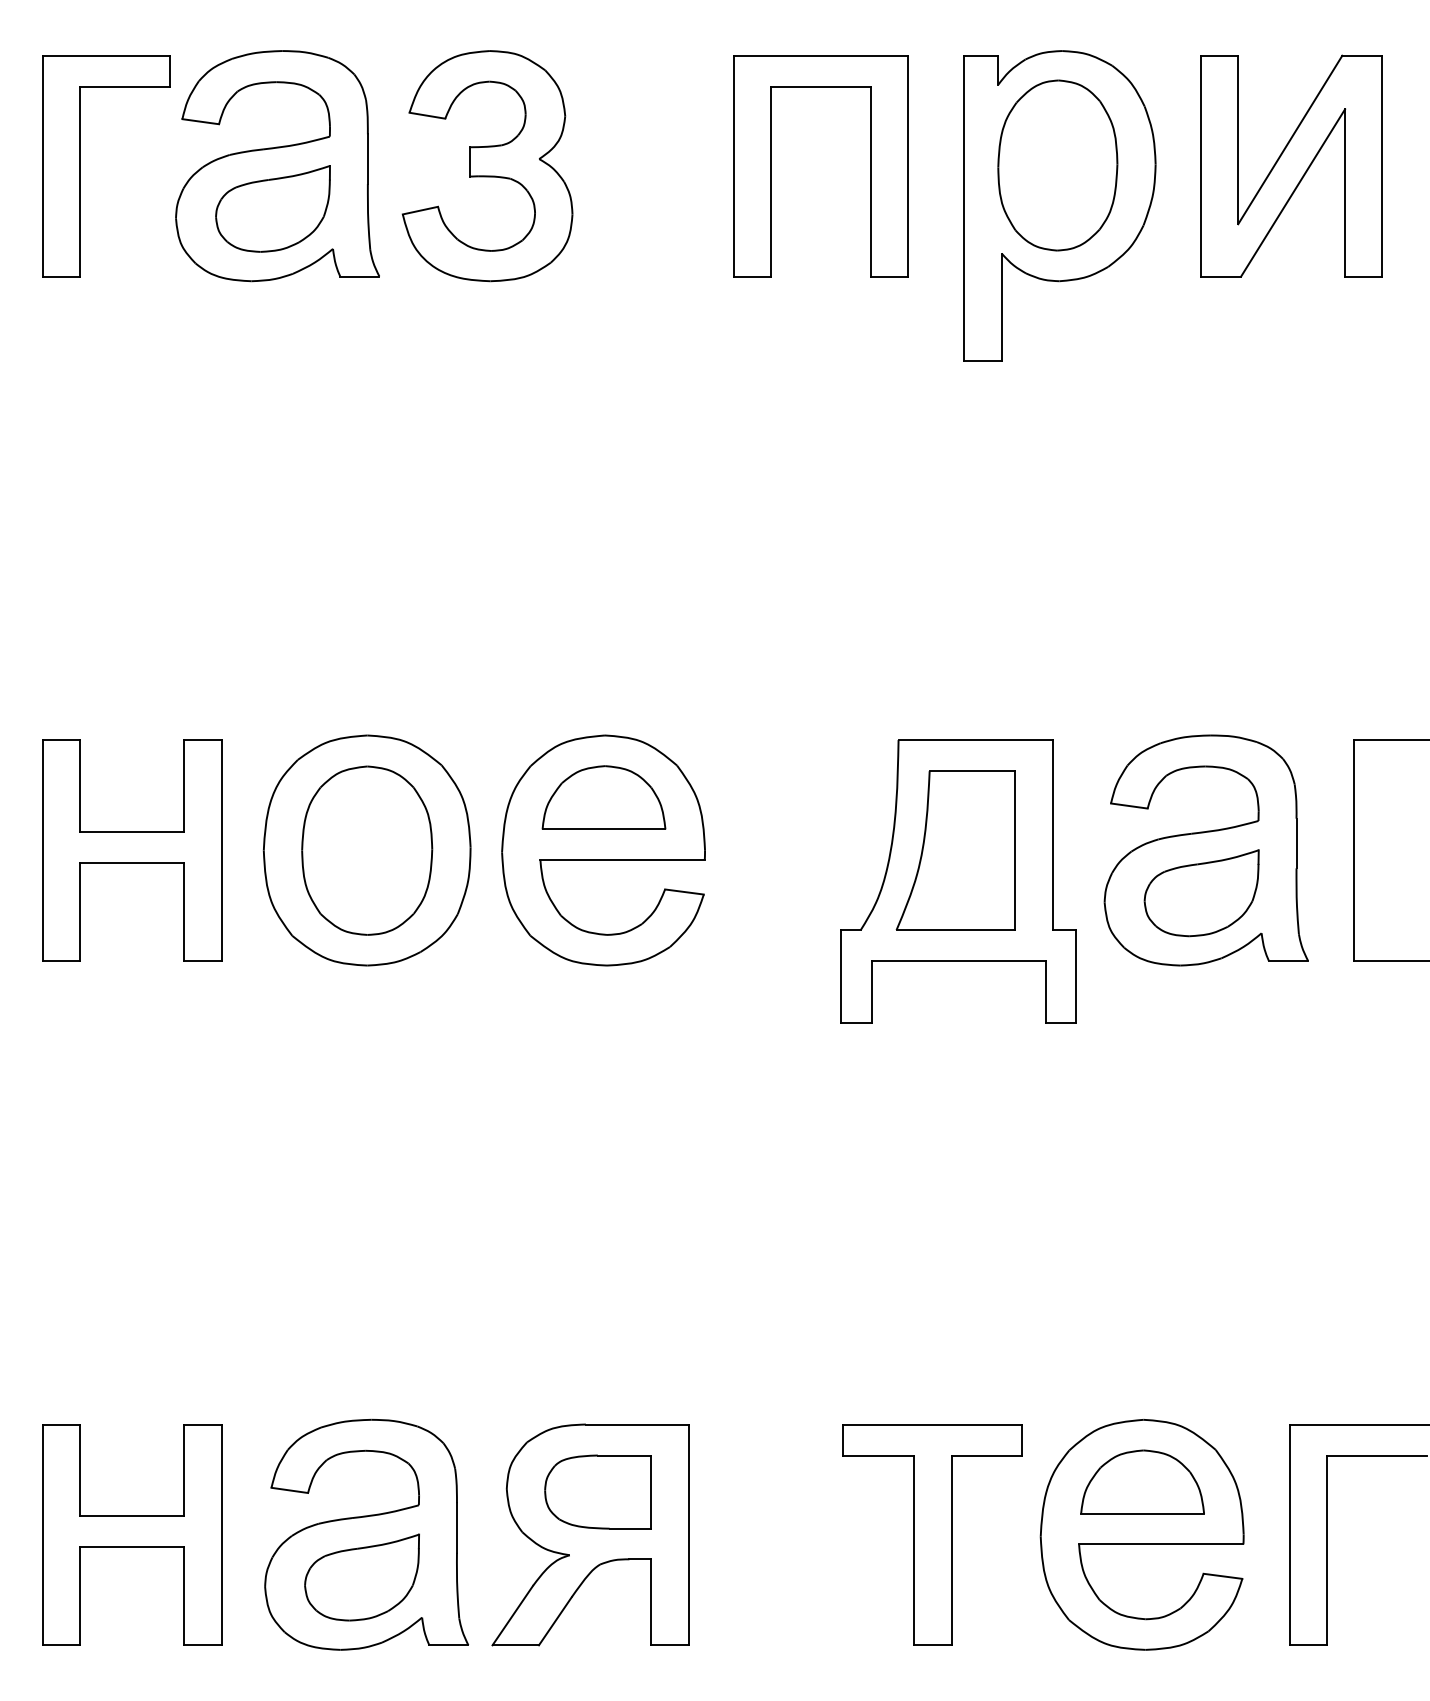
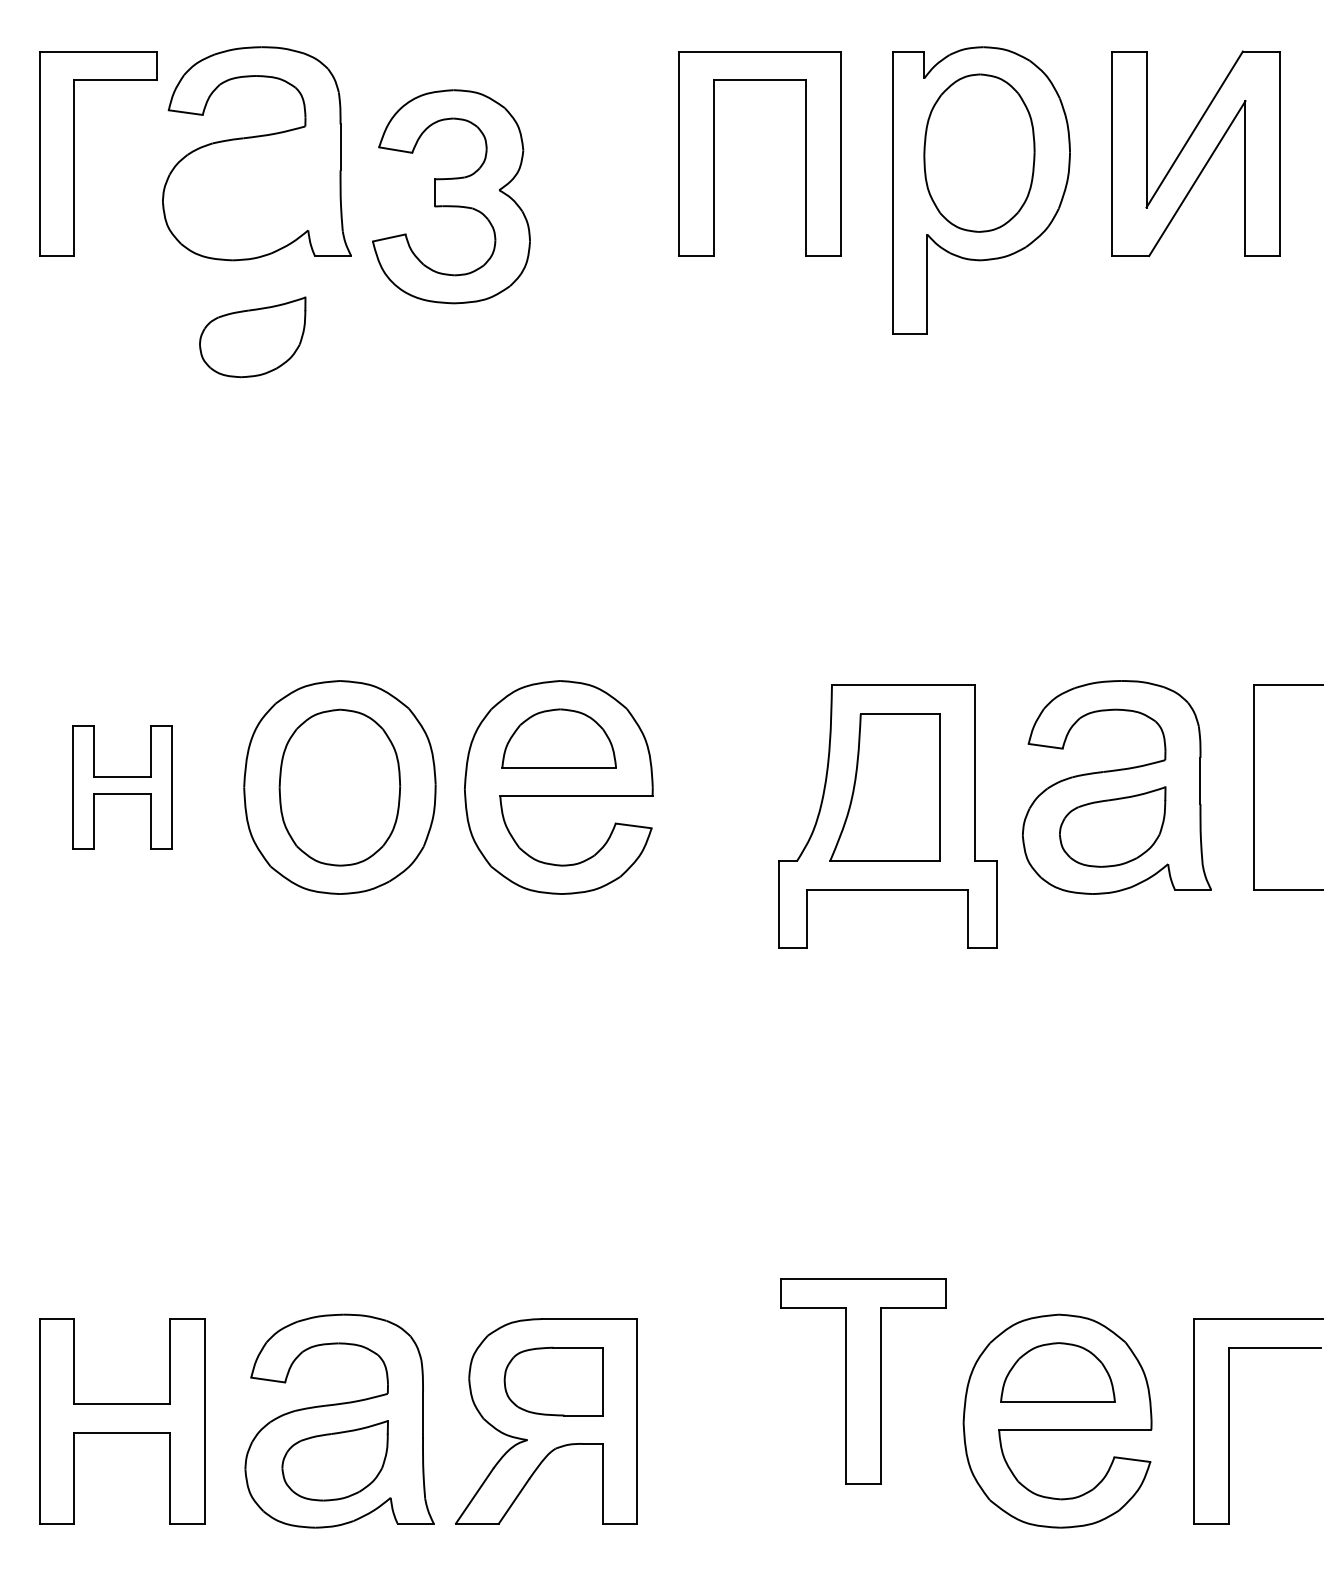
part: (487, 165) -> (451, 196), moved
part: (272, 209) -> (252, 337), moved
part: (132, 850) -> (122, 787), size x0.6
part: (932, 1535) -> (863, 1381), moved

